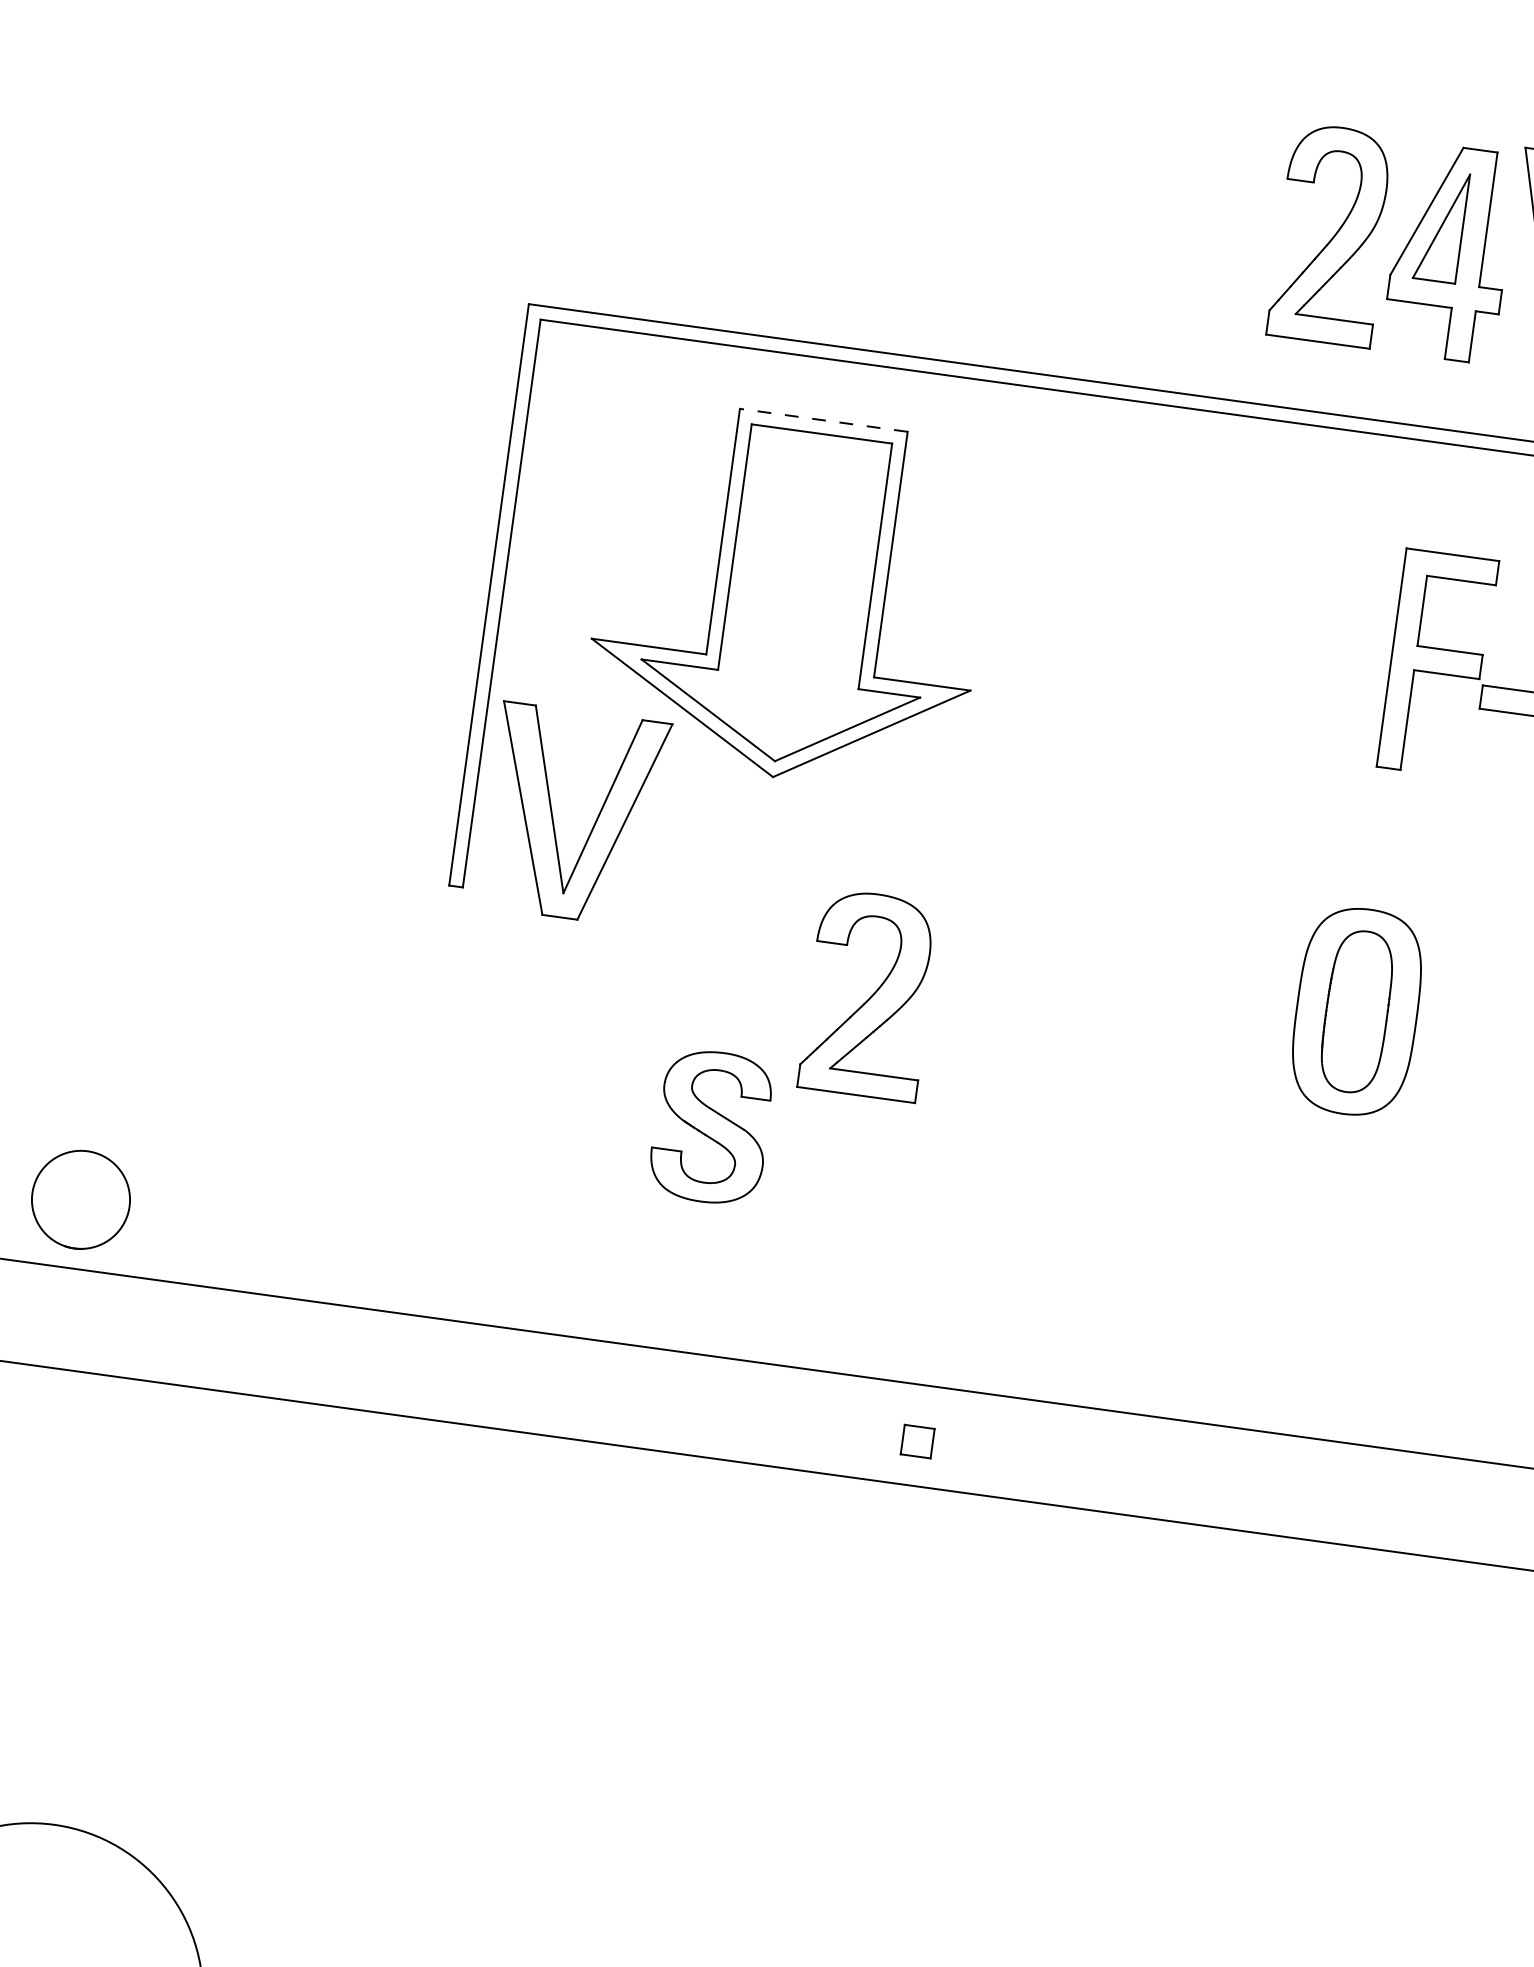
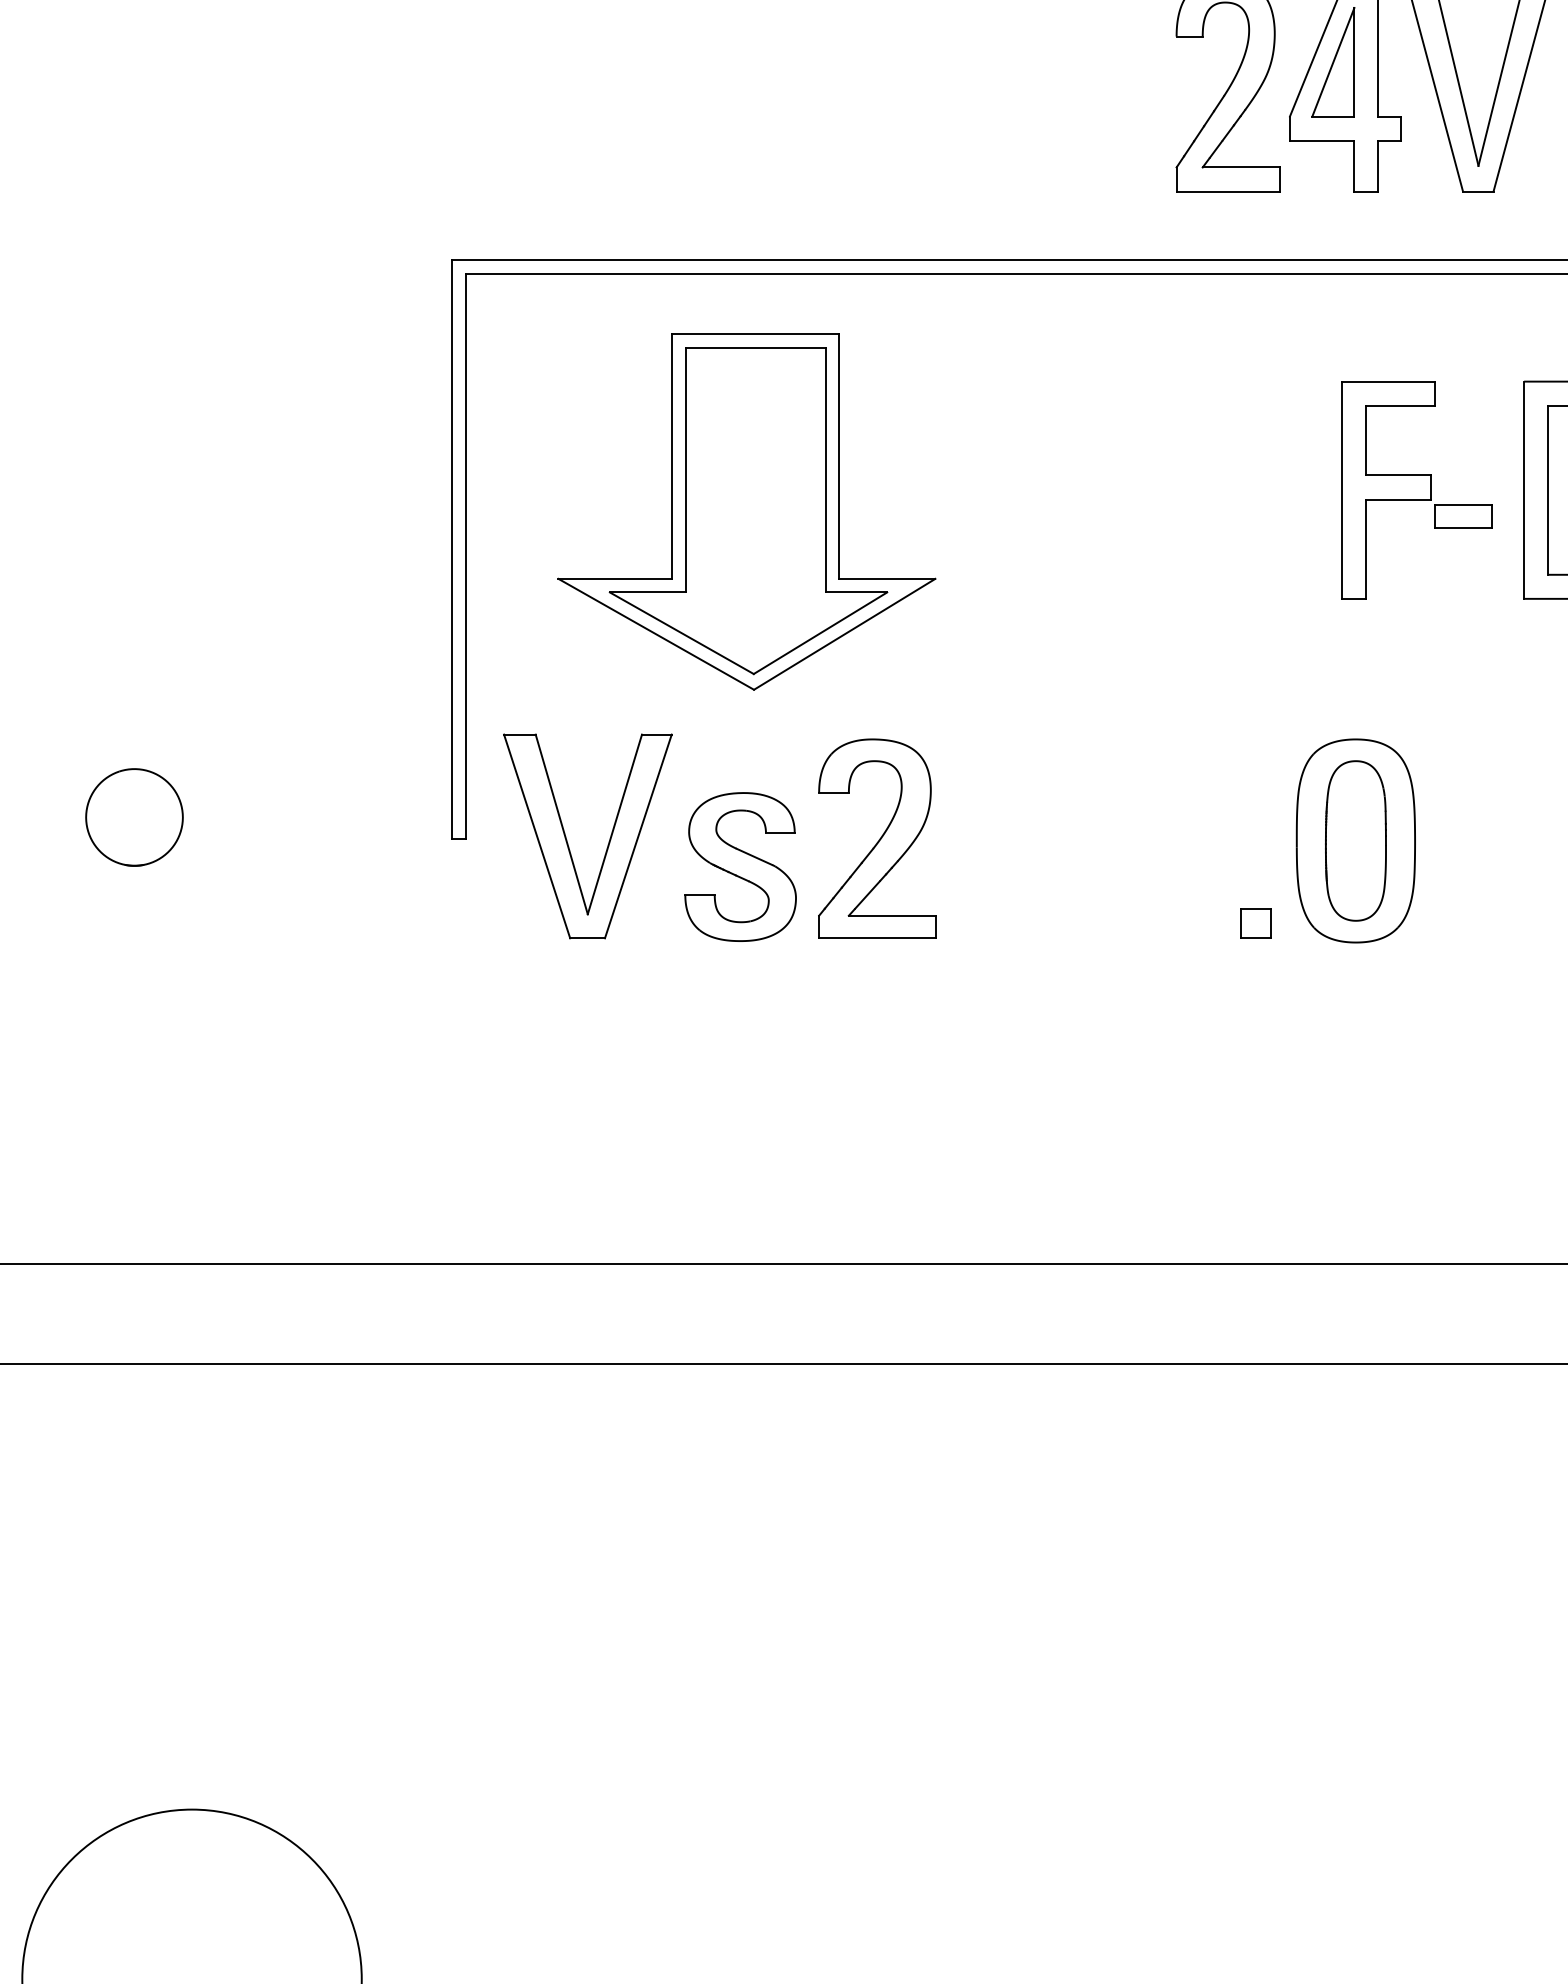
line: (823, 420) -> (755, 334), dashed -> solid
part: (553, 815) -> (567, 839), moved
part: (869, 994) -> (877, 838), moved
part: (711, 1126) -> (740, 866), moved
part: (80, 1199) -> (134, 817), moved
part: (916, 1441) -> (1255, 923), moved

